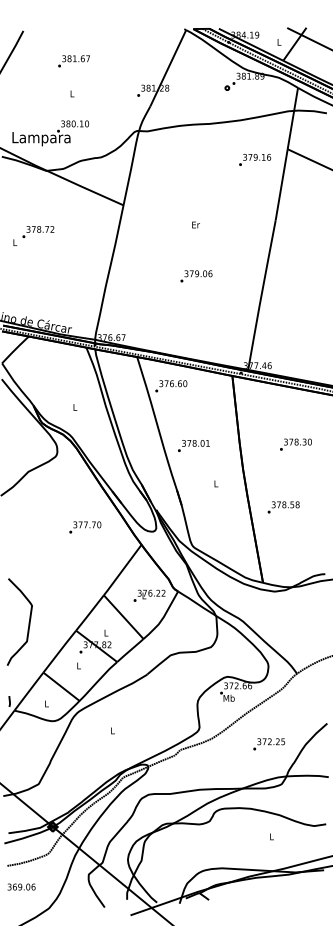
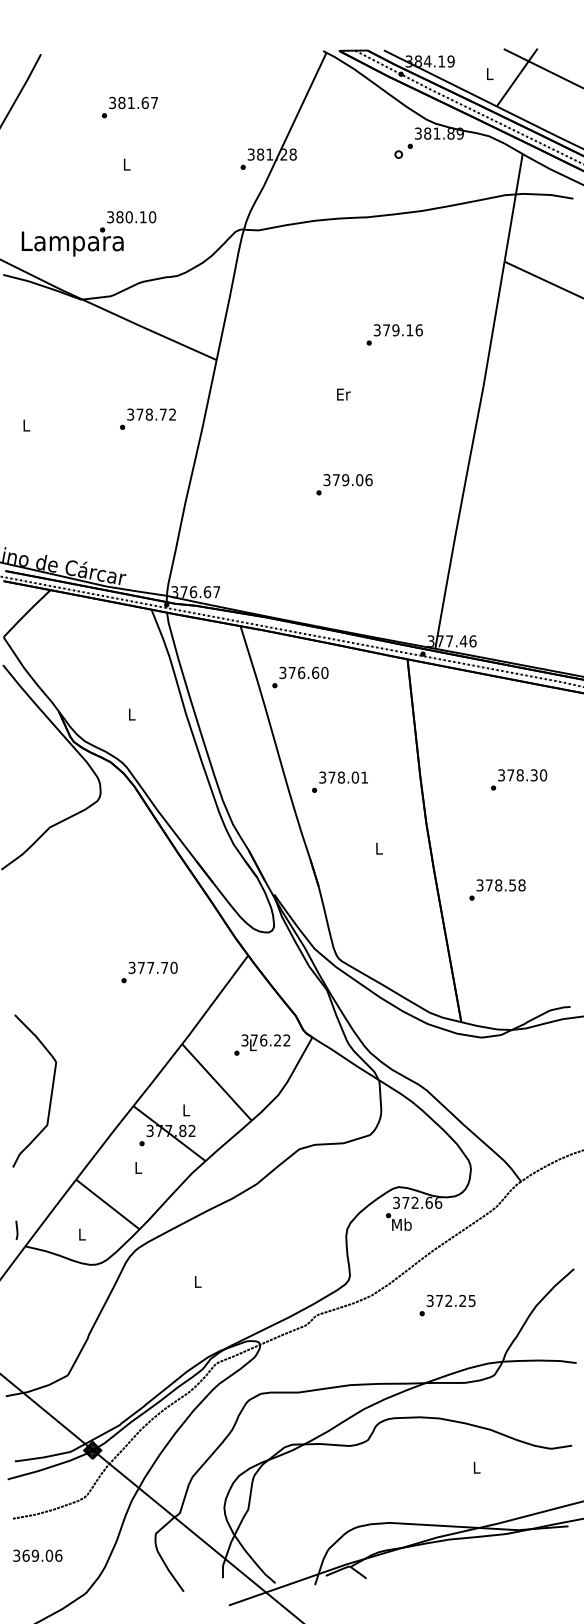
text: (255, 159) -> (395, 334), moved
text: (38, 232) -> (148, 419), moved
text: (85, 527) -> (149, 972), moved
text: (268, 744) -> (446, 1305), moved

